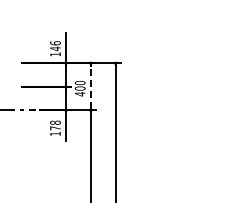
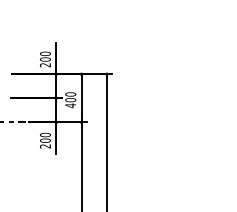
text: (55, 48) -> (45, 59), 146 -> 200
line: (90, 86) -> (81, 97), dashed -> solid
text: (55, 128) -> (45, 140), 178 -> 200

